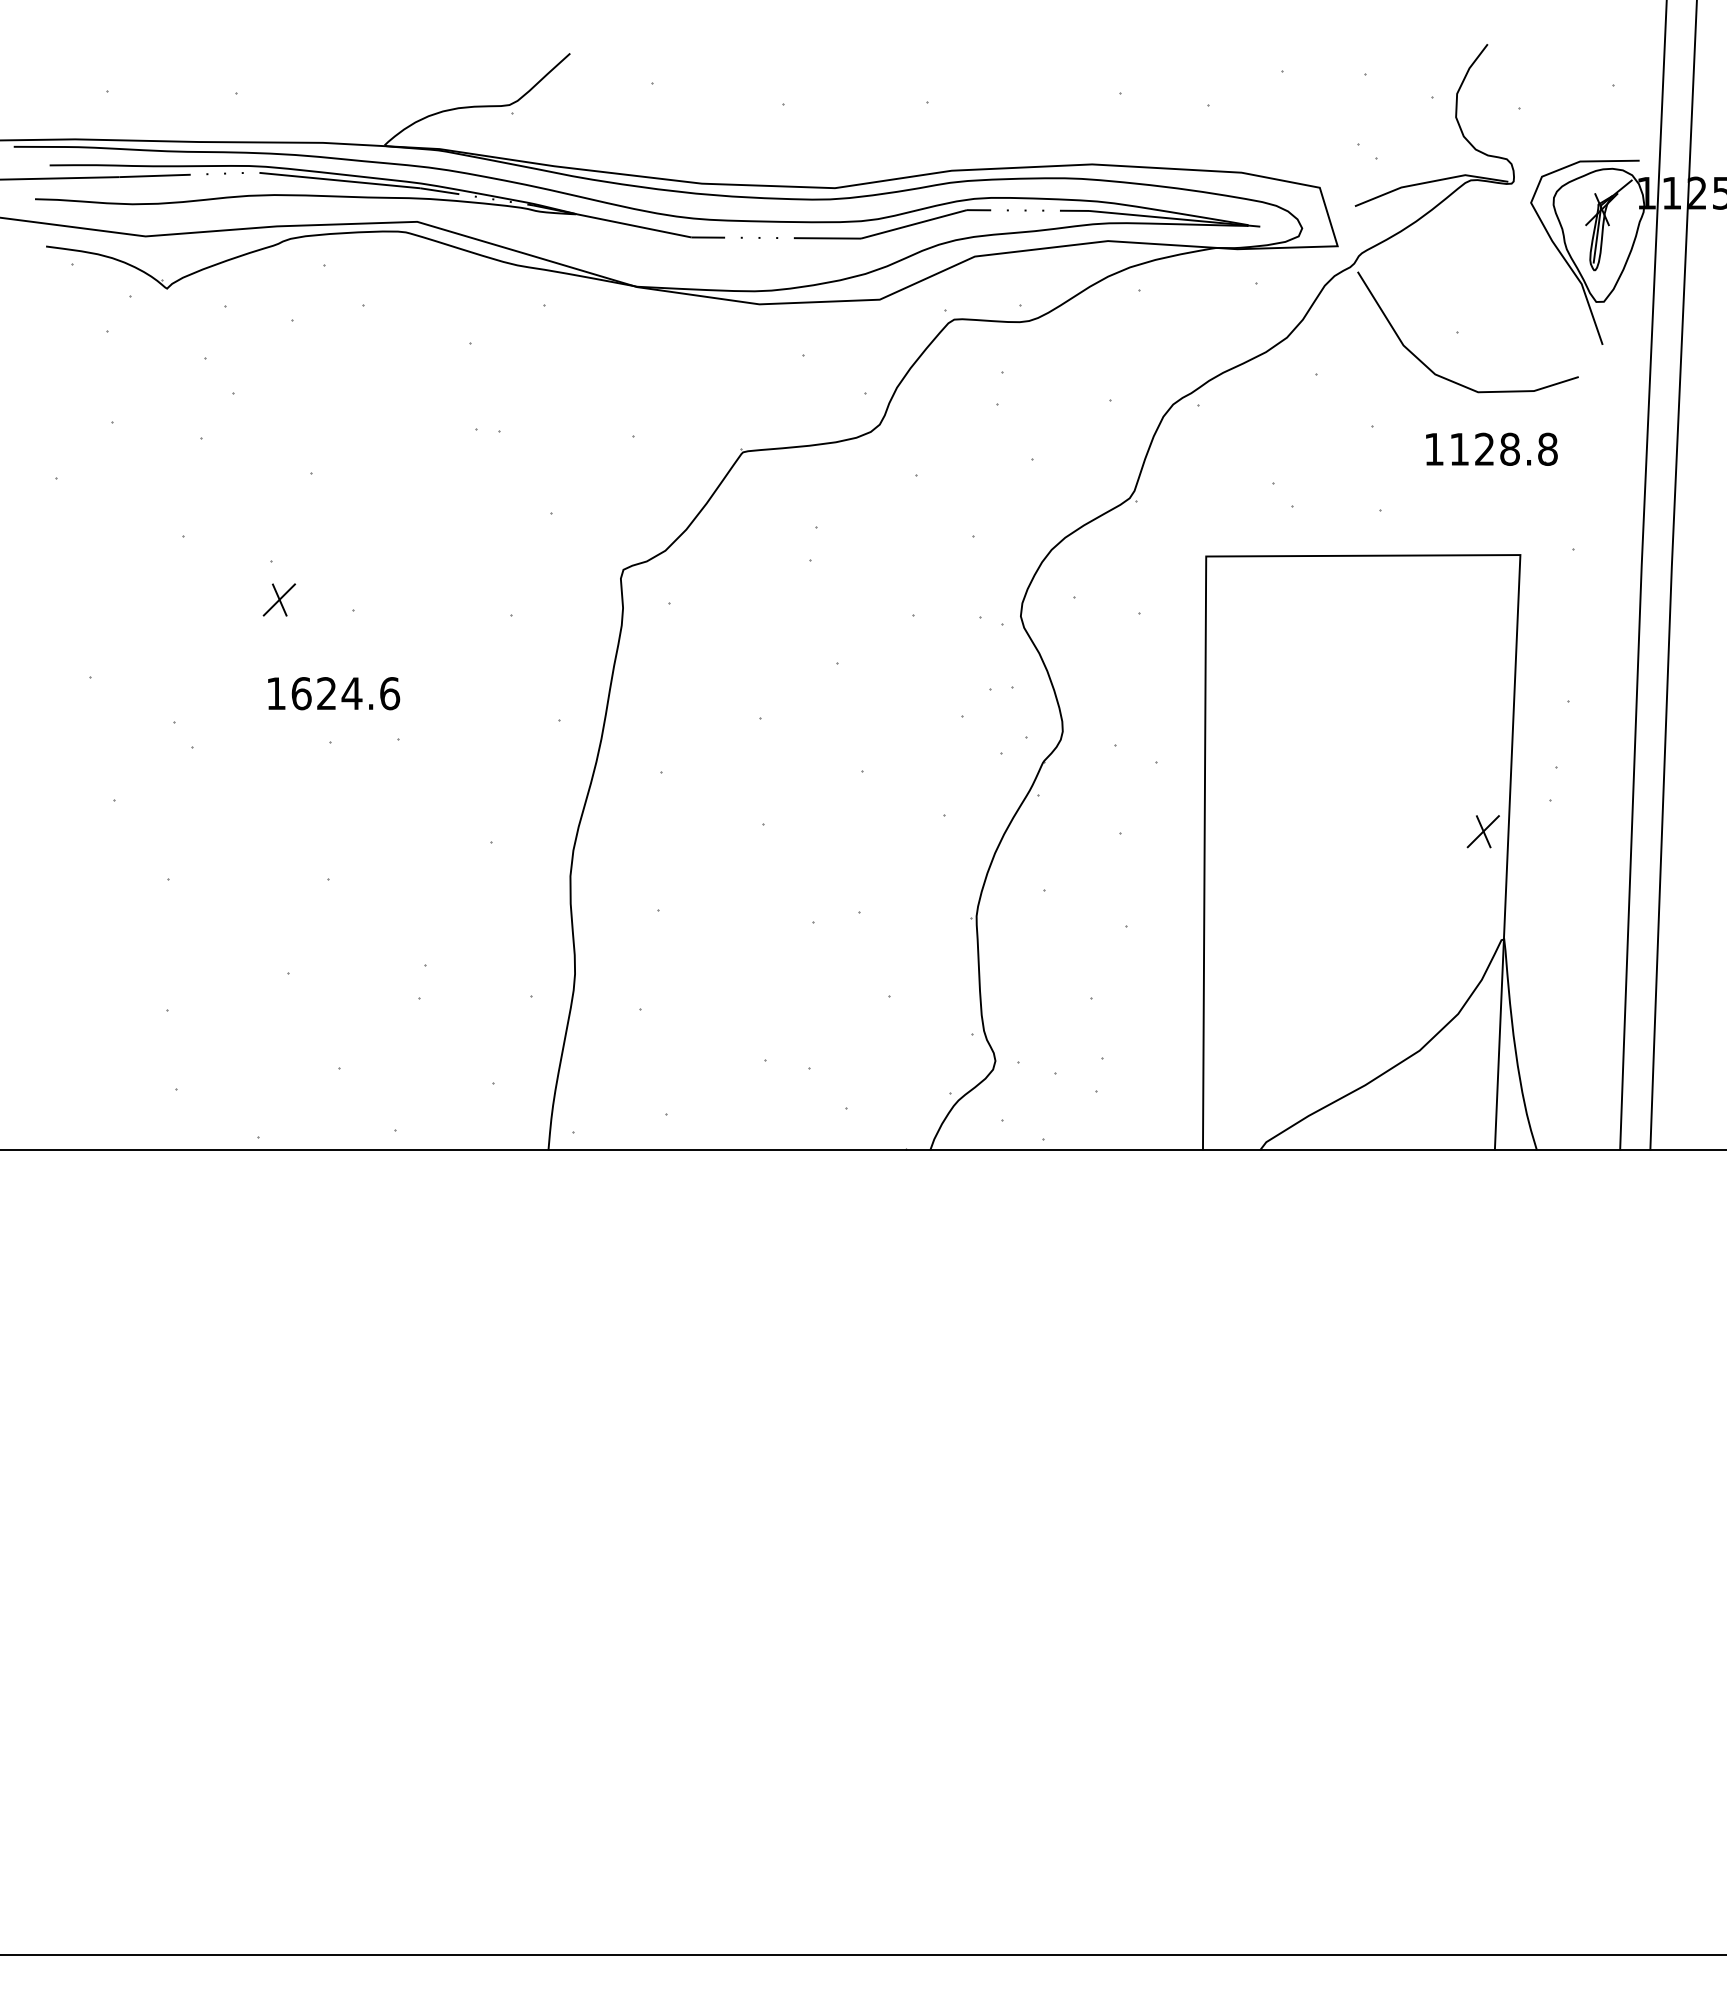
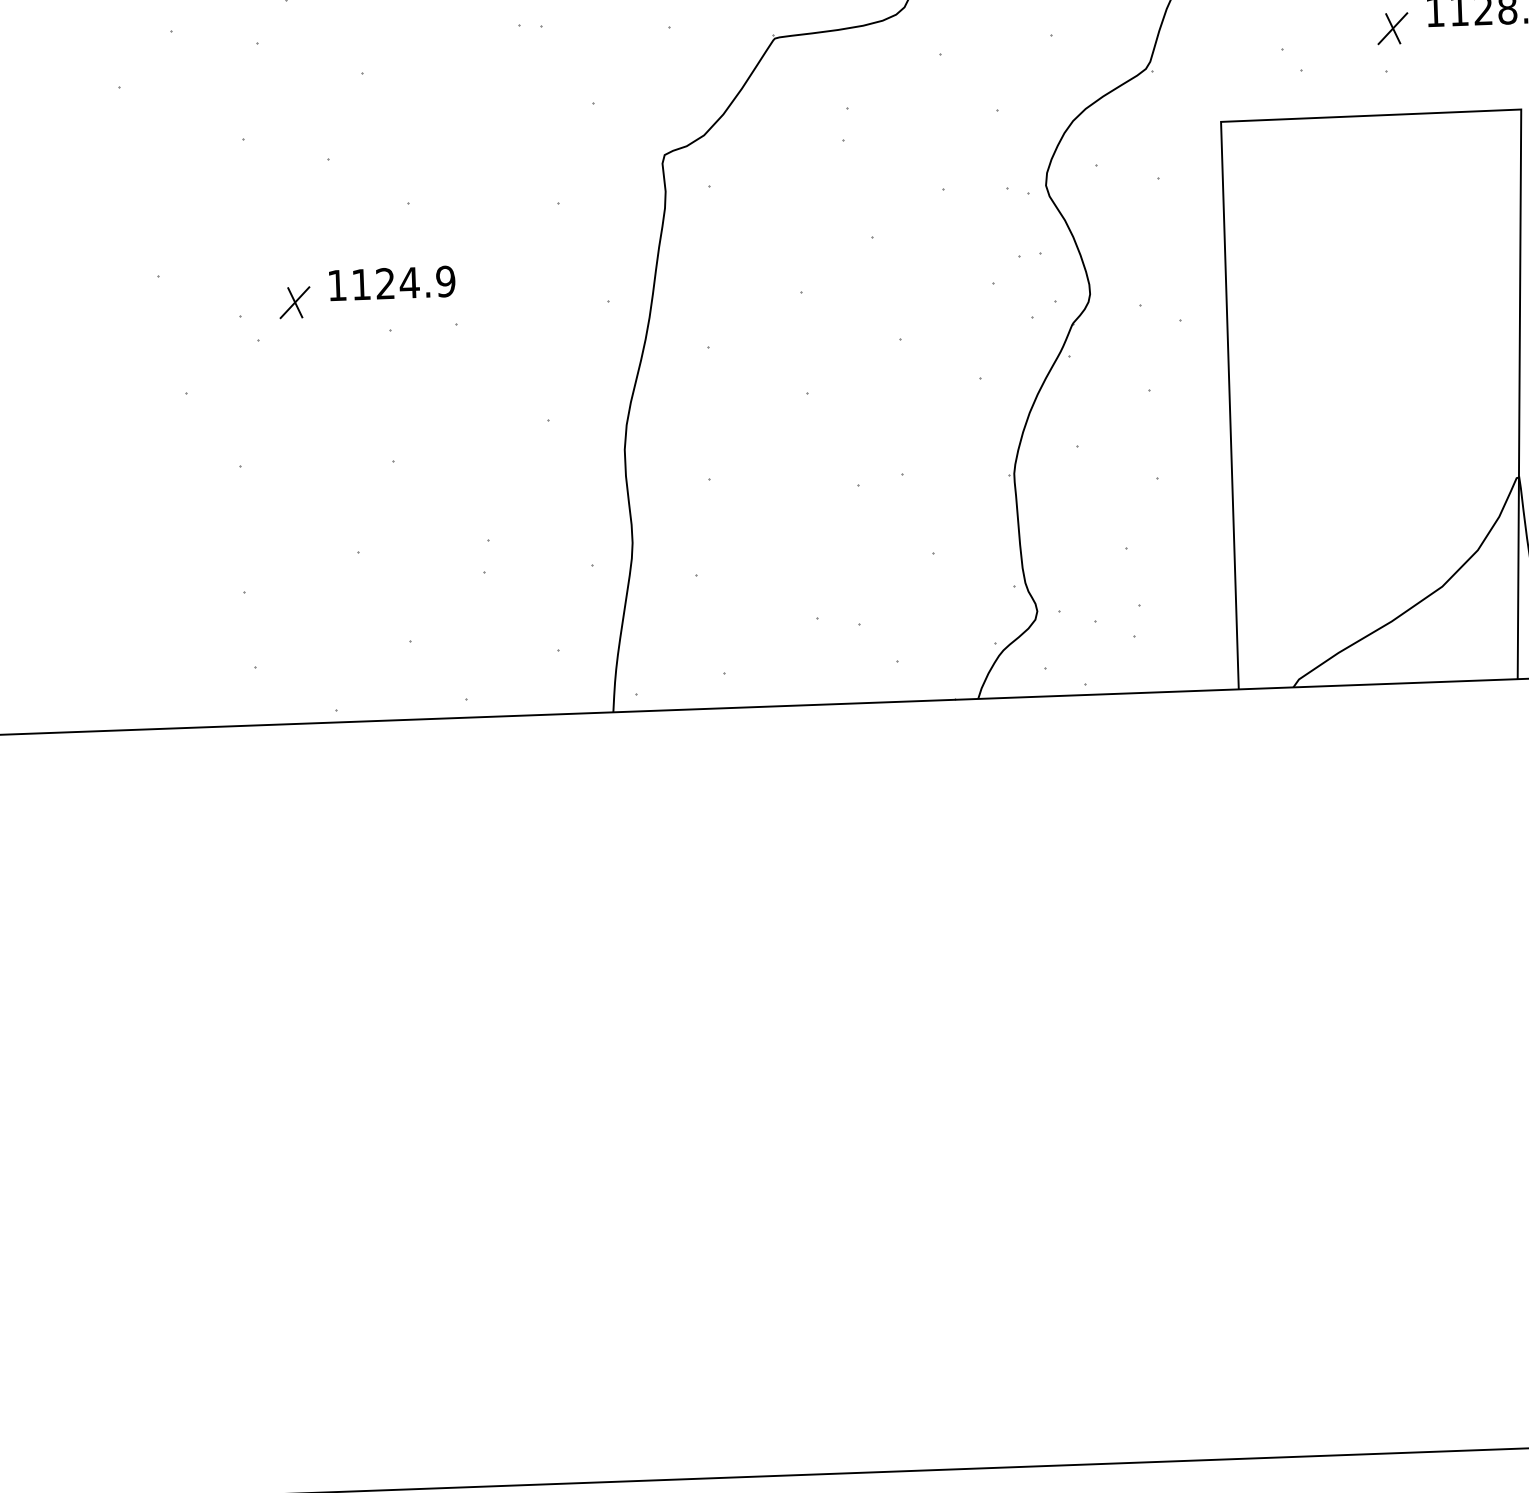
part: (278, 599) -> (294, 302), moved
text: (345, 693) -> (403, 282), 1624.6 -> 1124.9
part: (1482, 831) -> (1392, 28), moved

